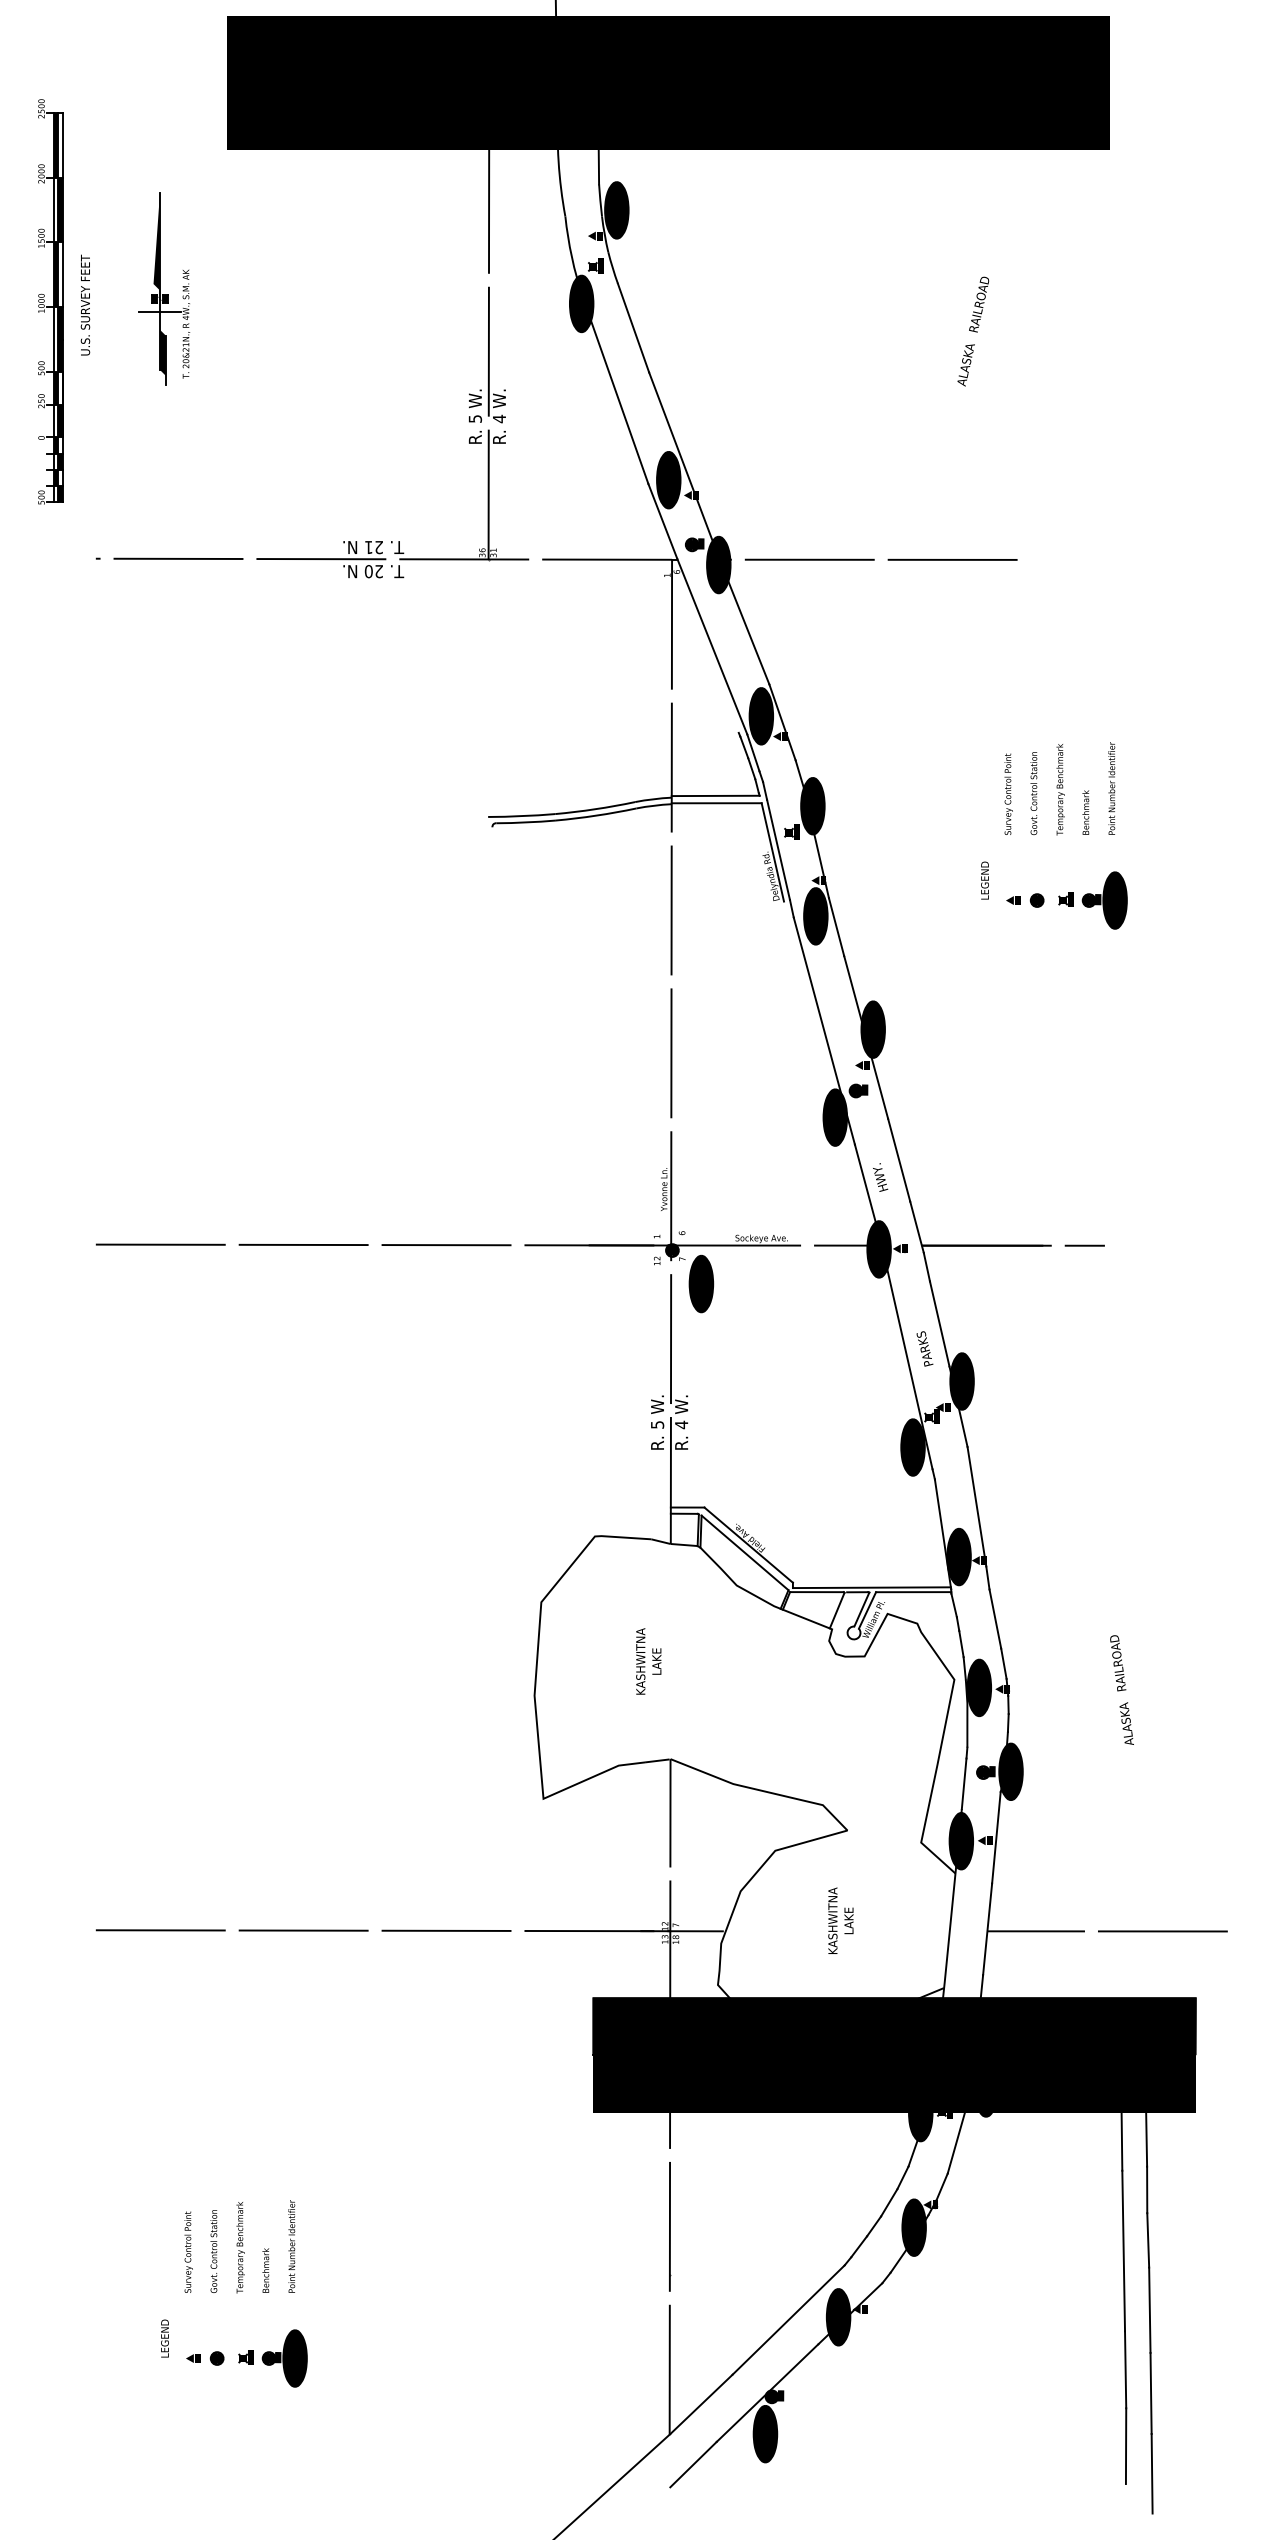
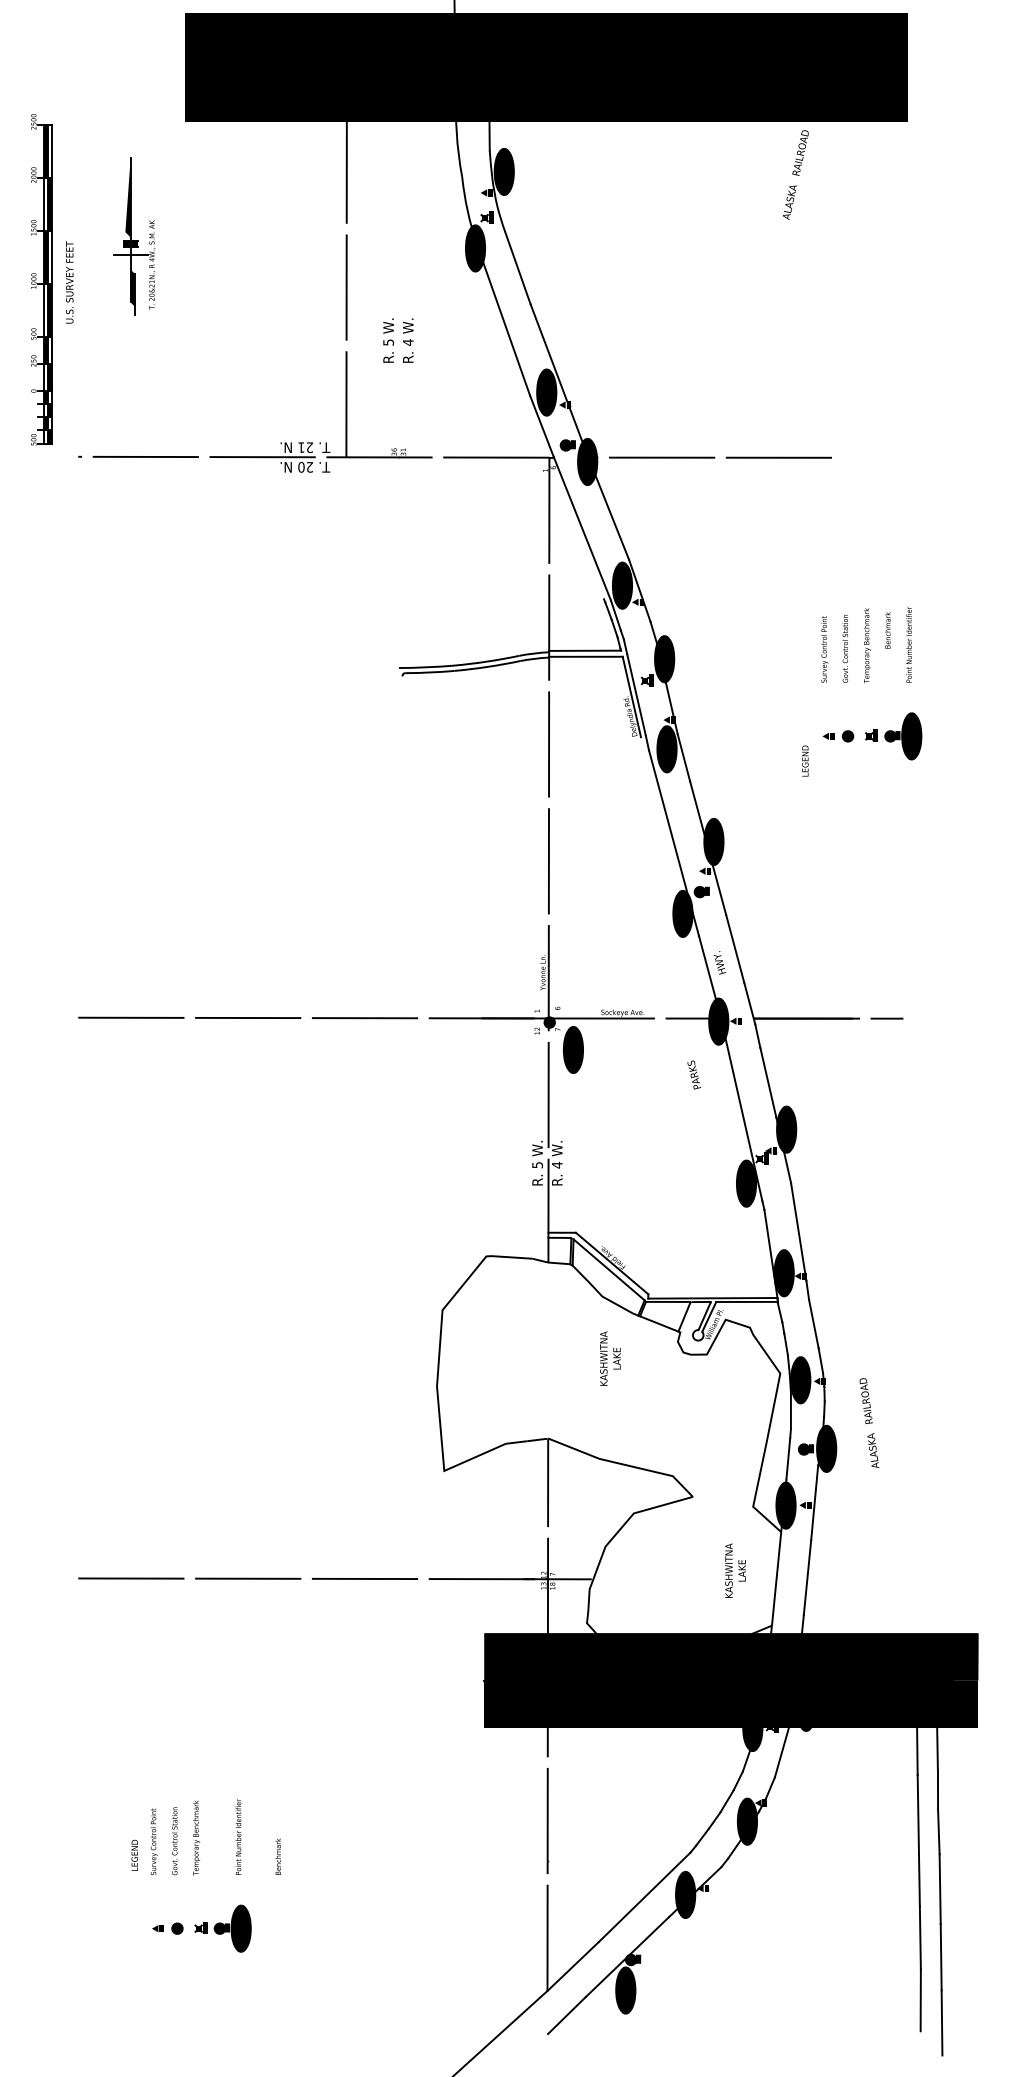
part: (64, 301) -> (52, 279), moved
text: (972, 330) -> (795, 174), moved
line: (488, 348) -> (346, 284), moved
text: (1085, 812) -> (887, 630), moved
text: (985, 879) -> (805, 760), moved
text: (924, 1348) -> (693, 1074), moved
text: (648, 1661) -> (610, 1358), moved
text: (1122, 1689) -> (869, 1422), moved
text: (840, 1920) -> (735, 1570), moved
line: (1107, 1931) -> (905, 1579), removed
text: (264, 2270) -> (277, 1856), moved
text: (164, 2337) -> (134, 1854), moved

